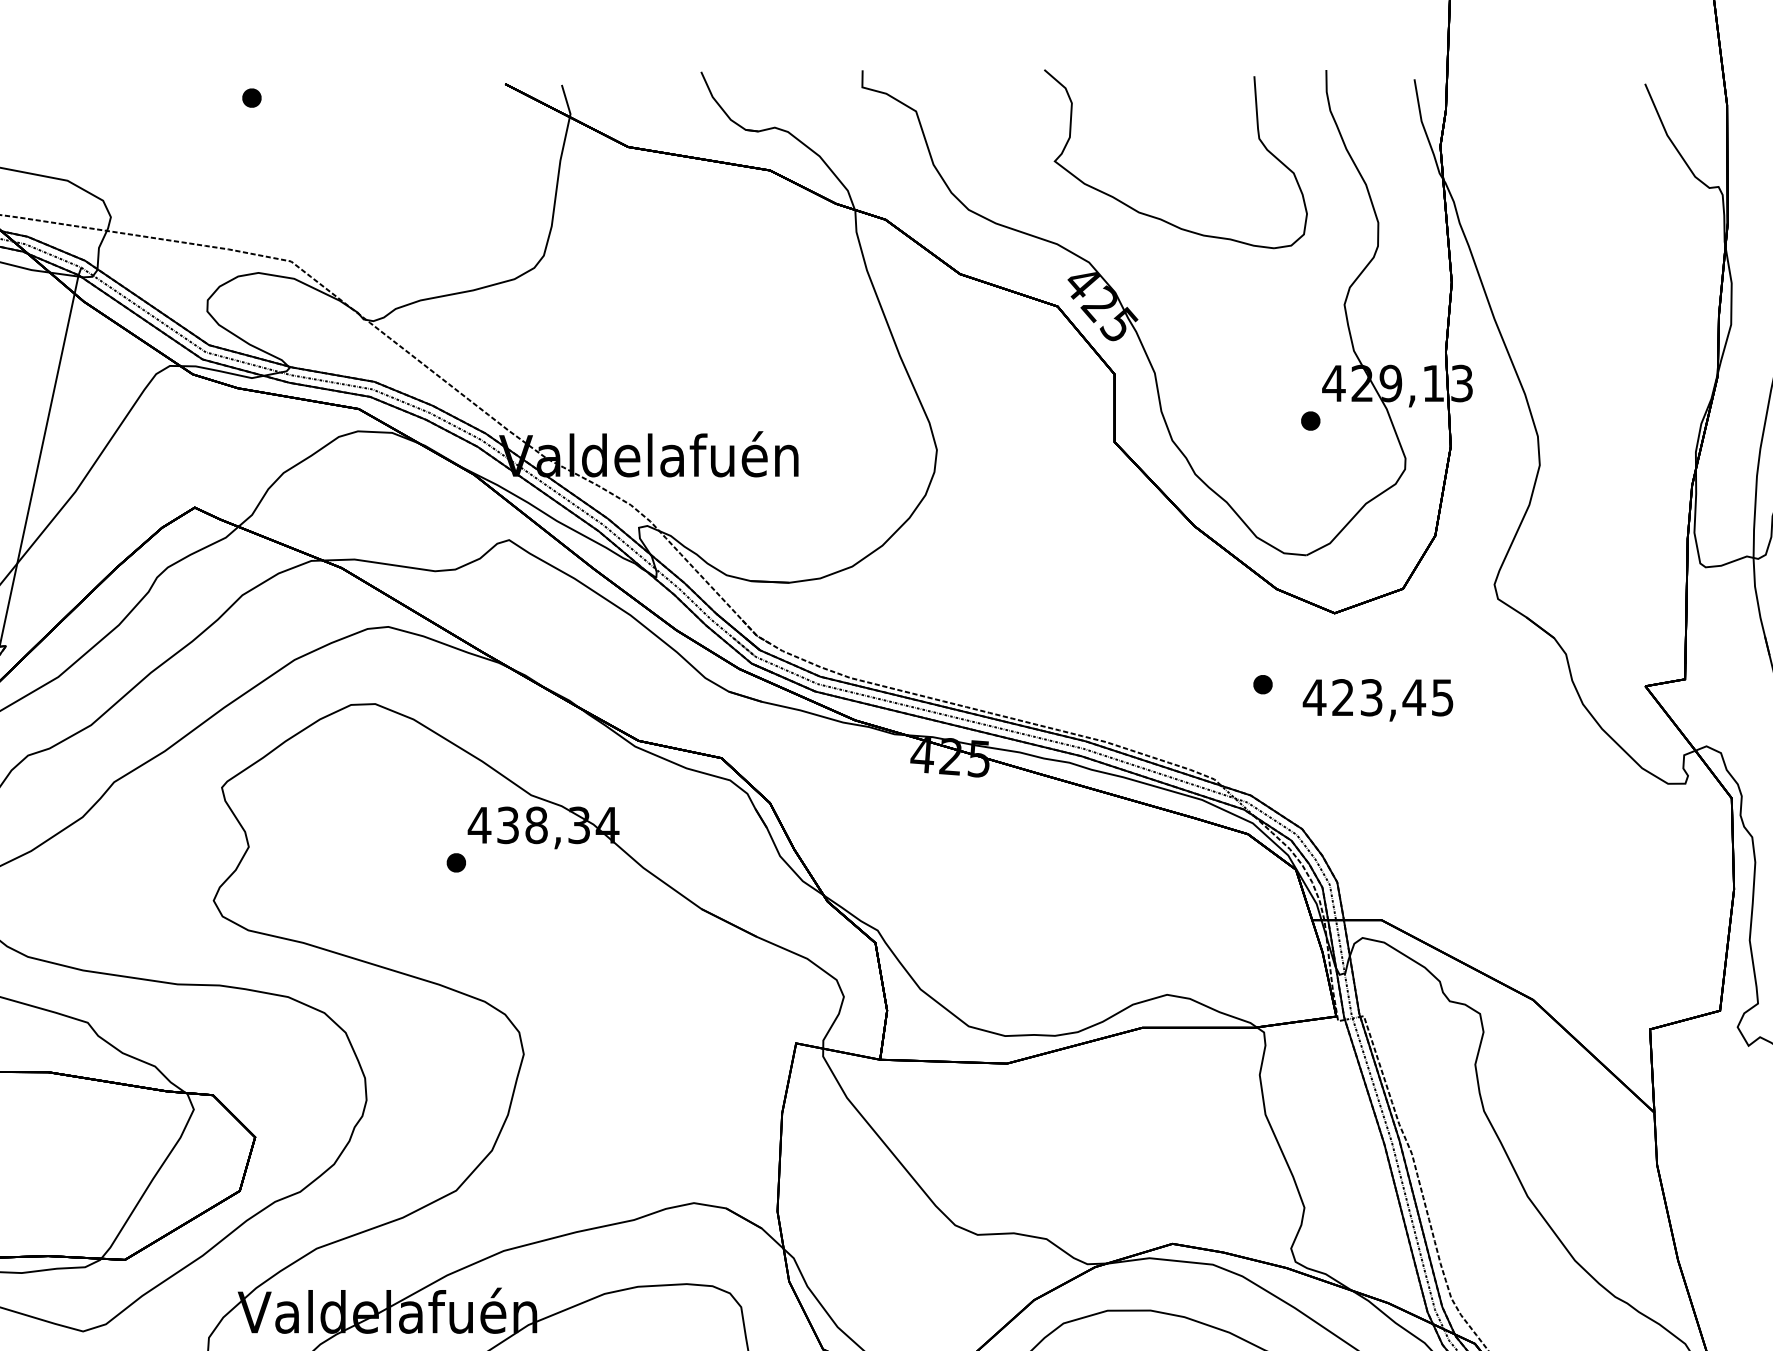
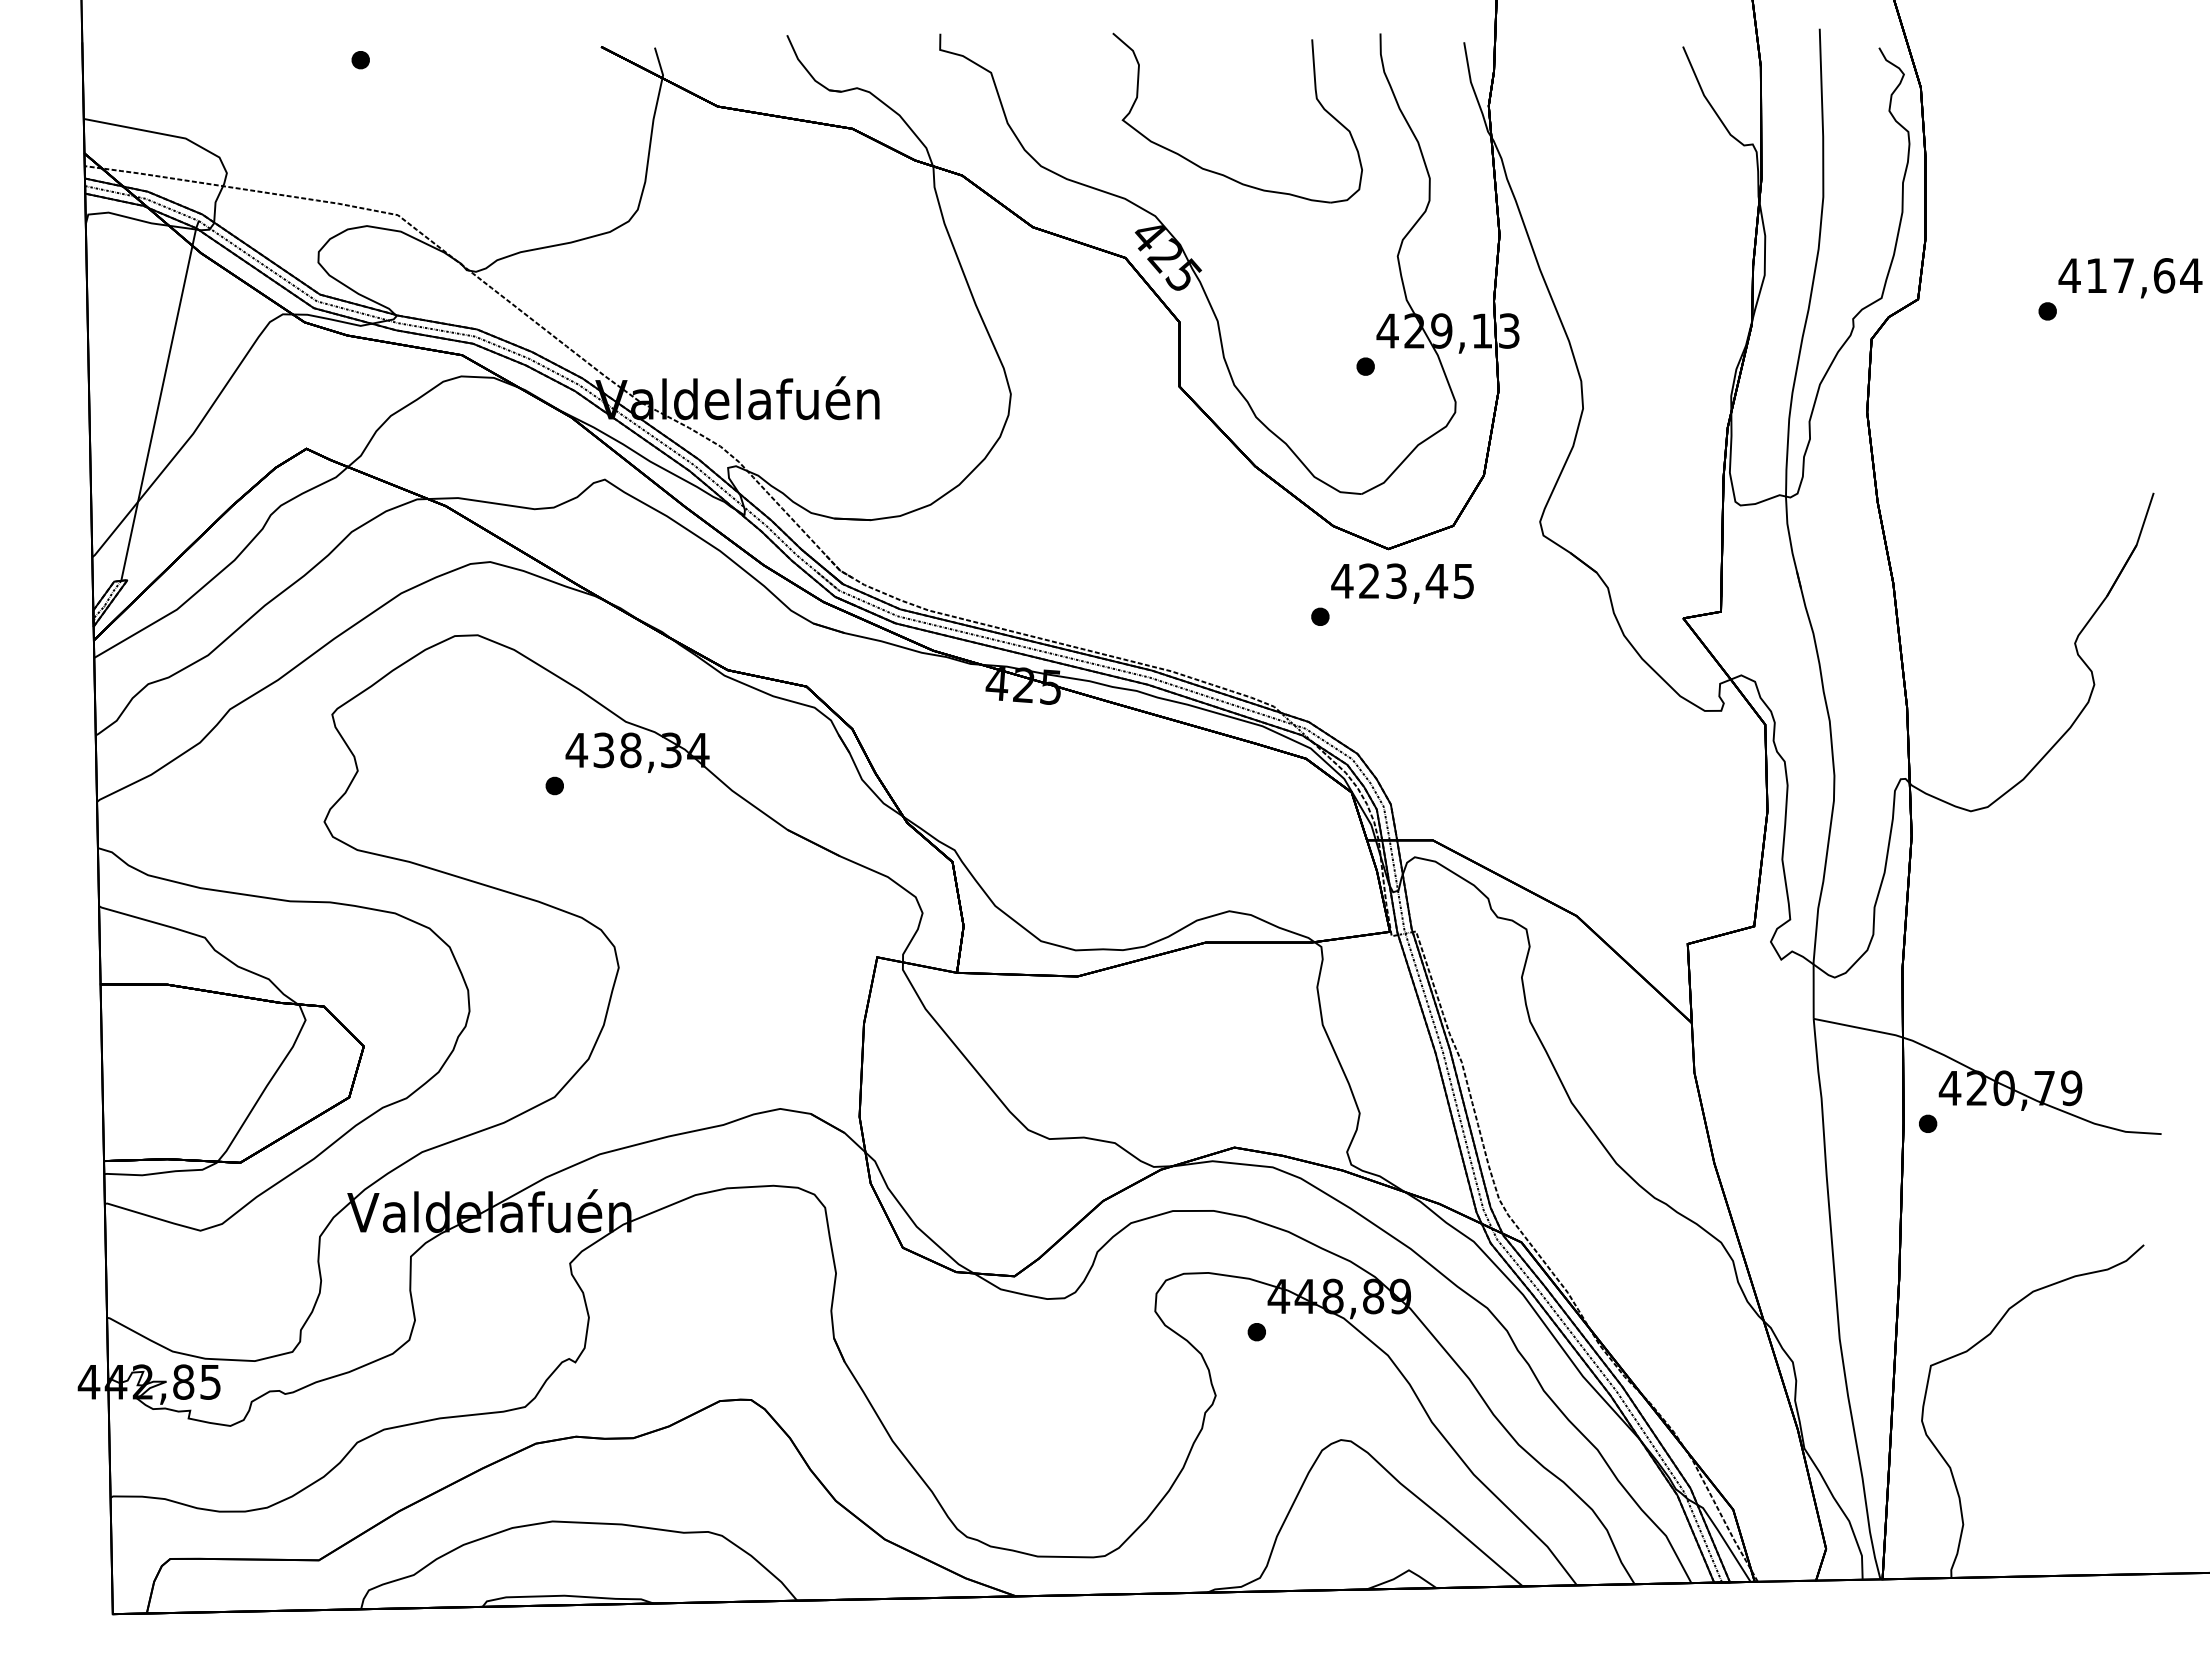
text: (1377, 700) -> (1402, 583), moved

